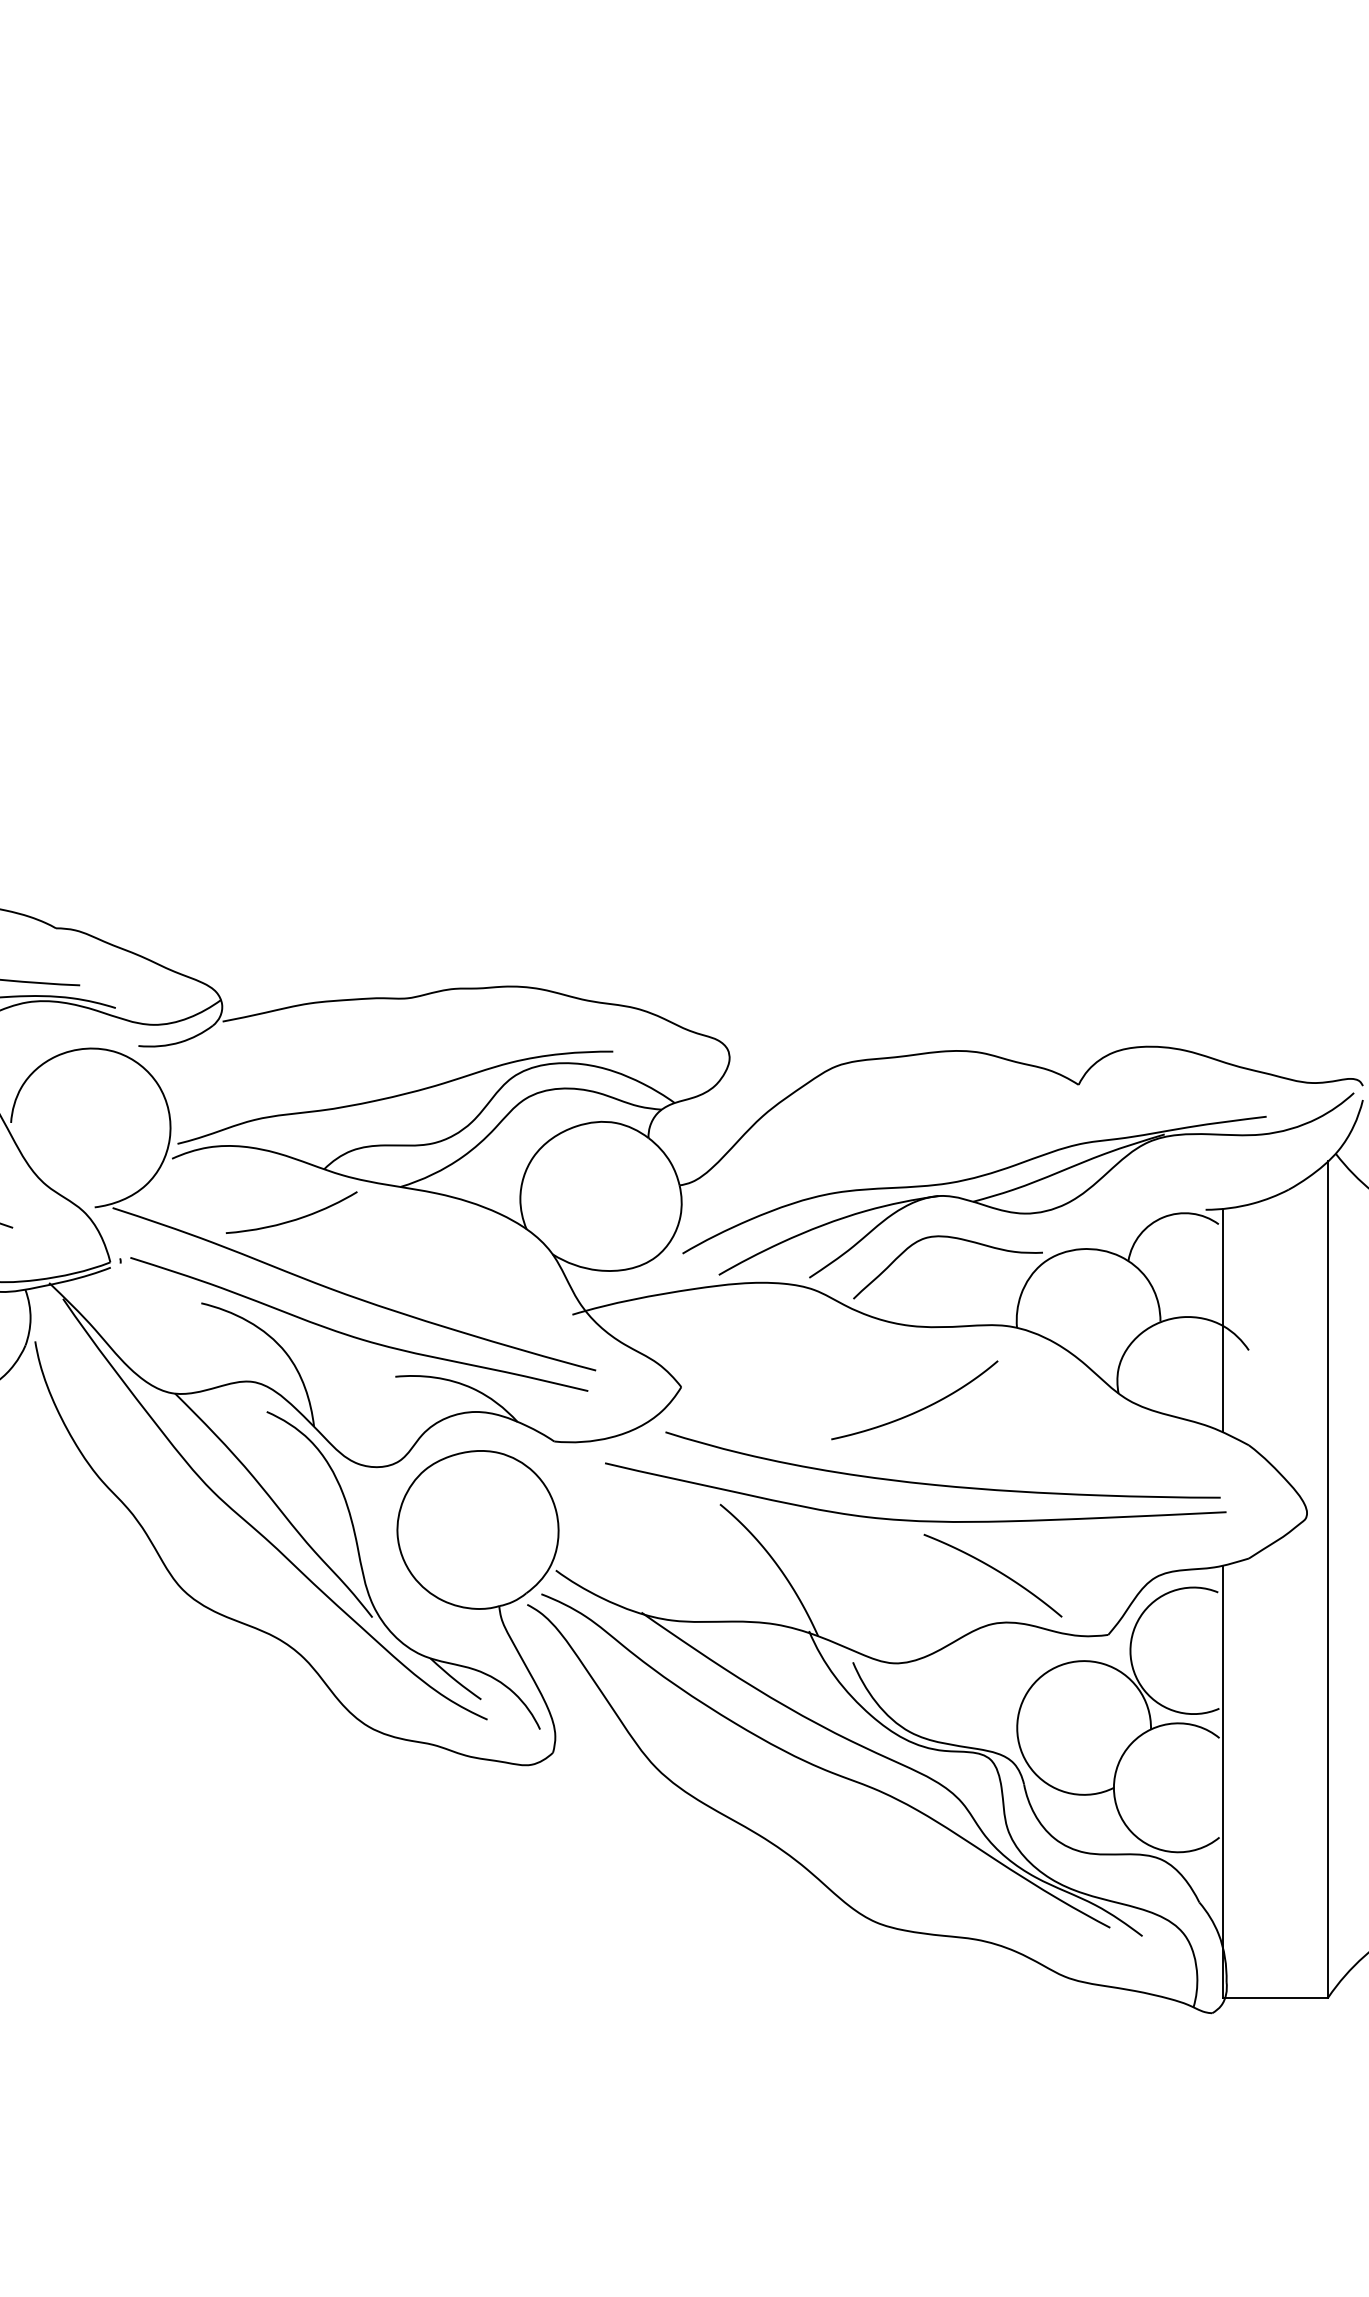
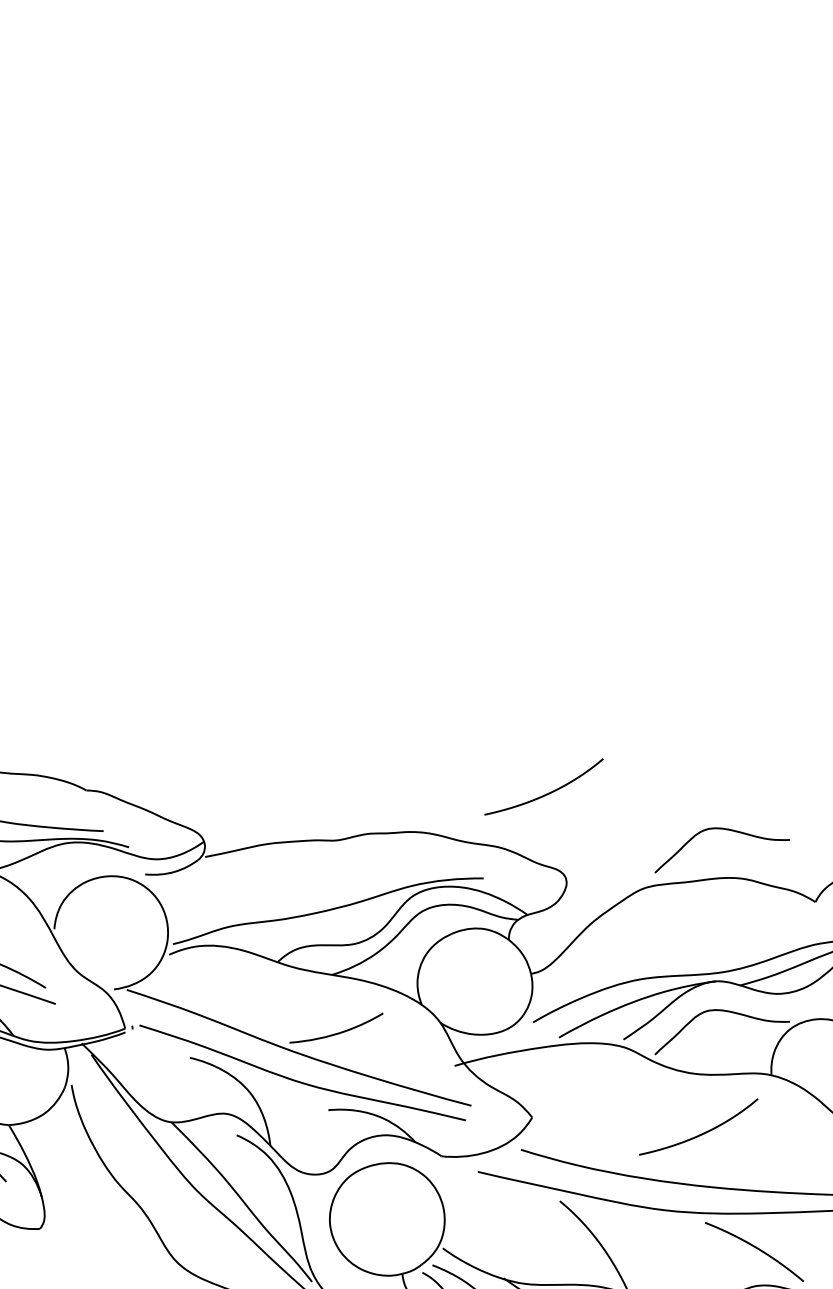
curve: (702, 932) -> (547, 793), added
curve: (950, 983) -> (724, 829), added
curve: (292, 1219) -> (337, 1033), moved

